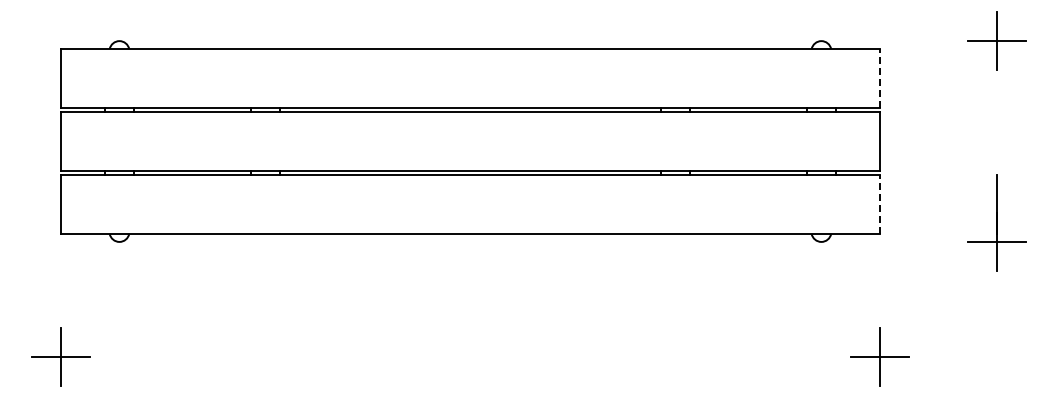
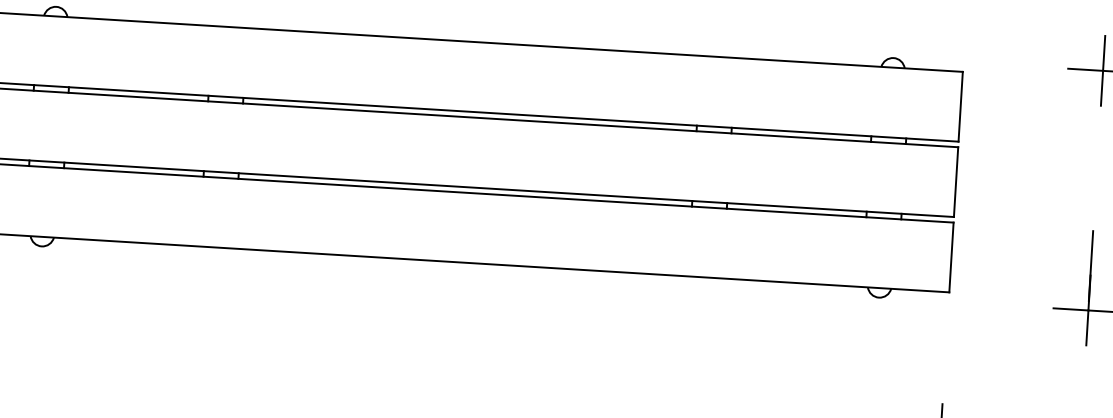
line: (879, 77) -> (960, 105), dashed -> solid
line: (879, 204) -> (950, 257), dashed -> solid

